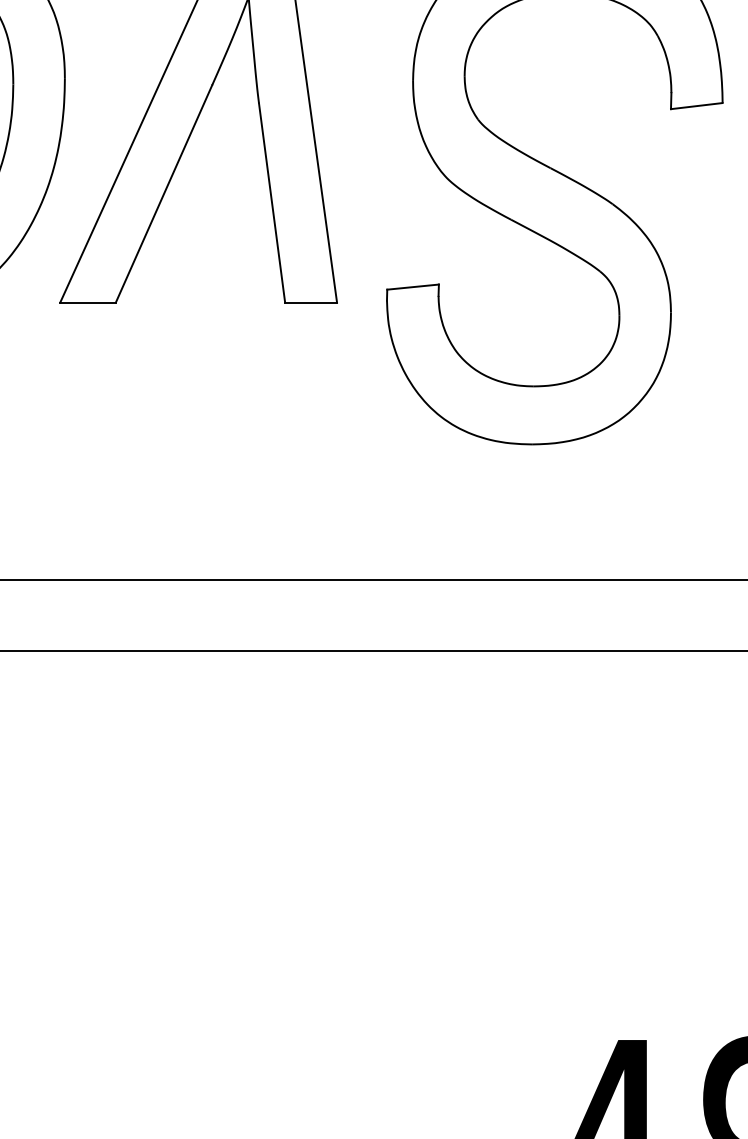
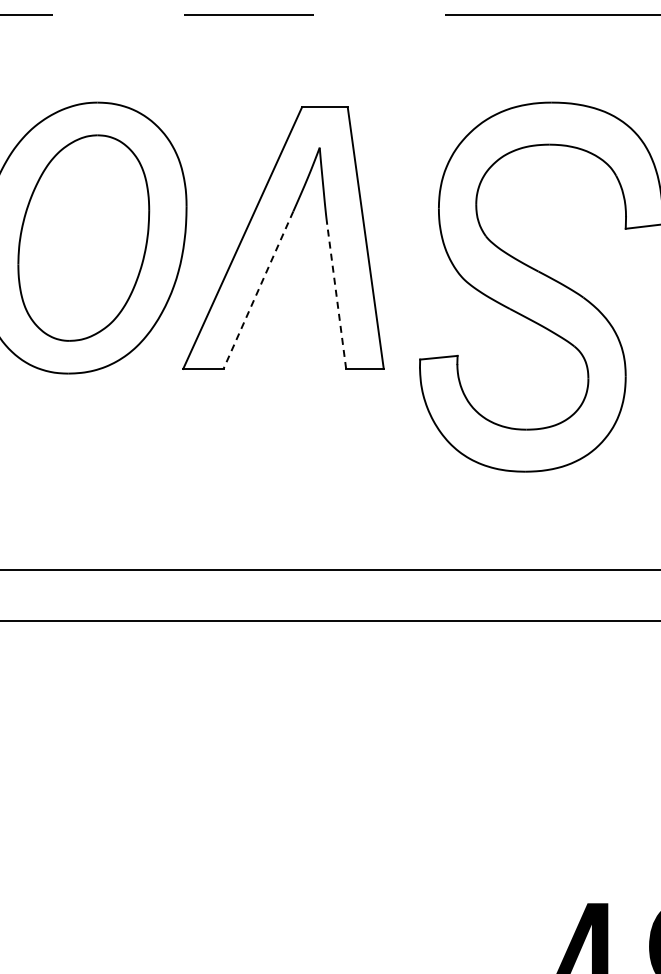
line: (164, 194) -> (258, 290), solid -> dashed
line: (271, 202) -> (336, 296), solid -> dashed

